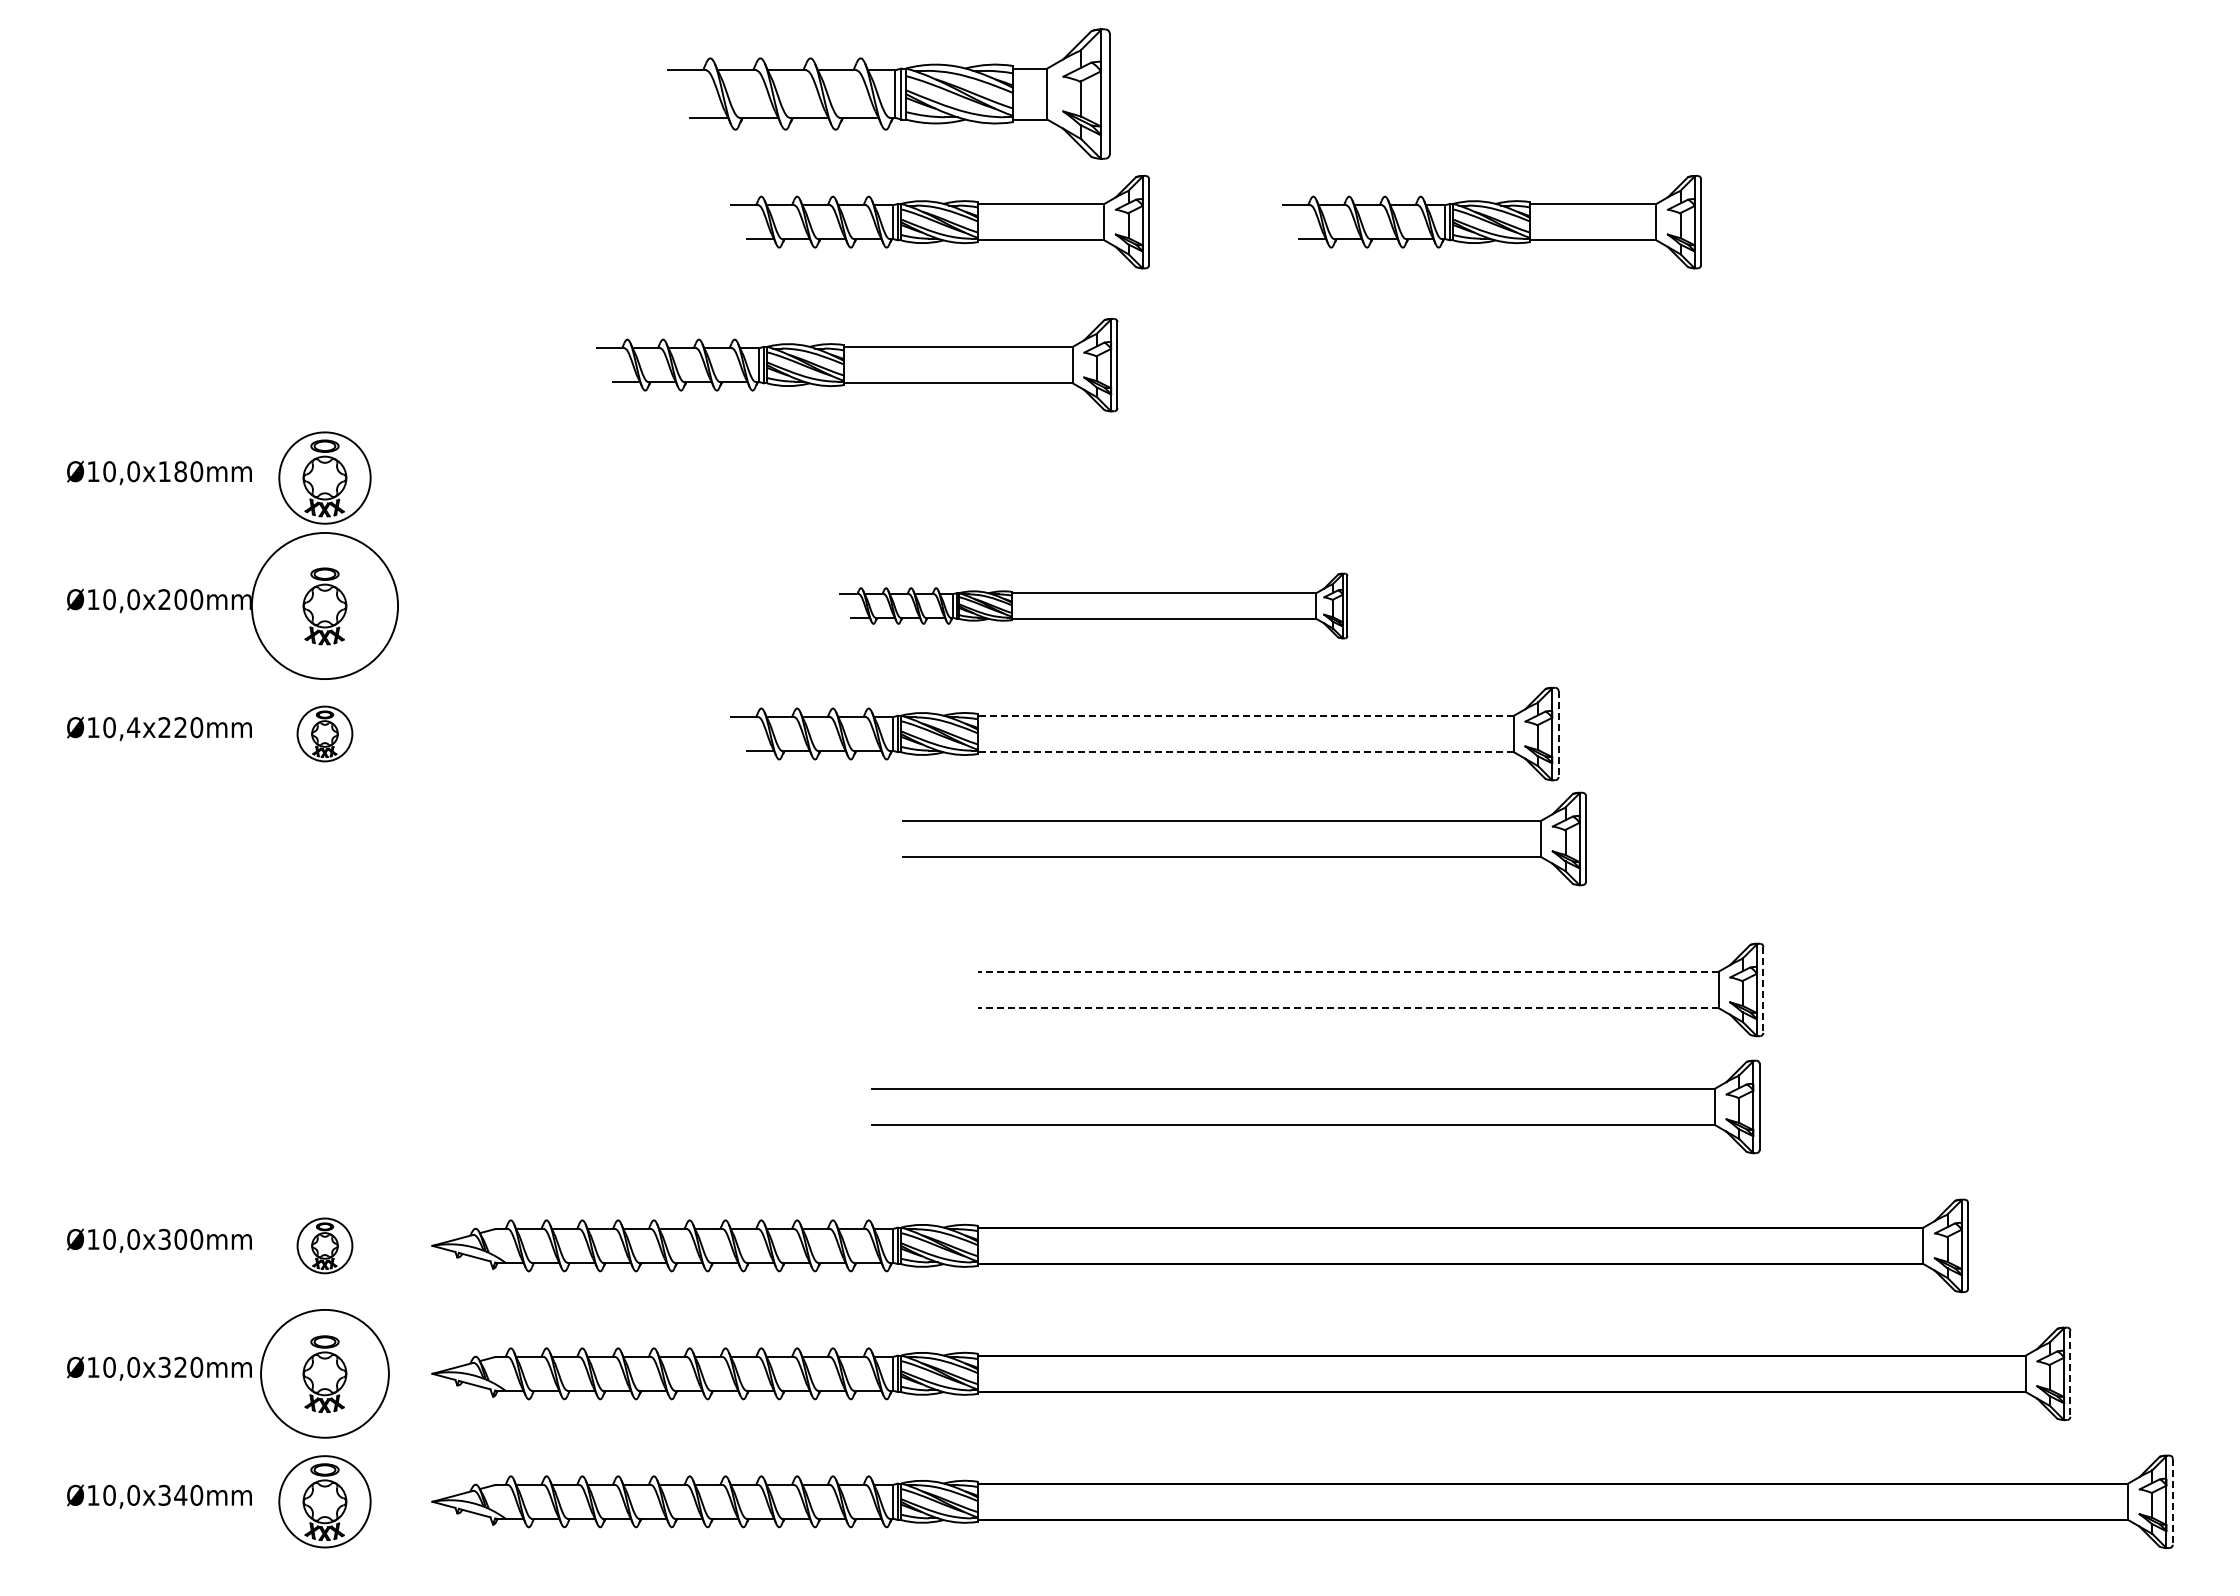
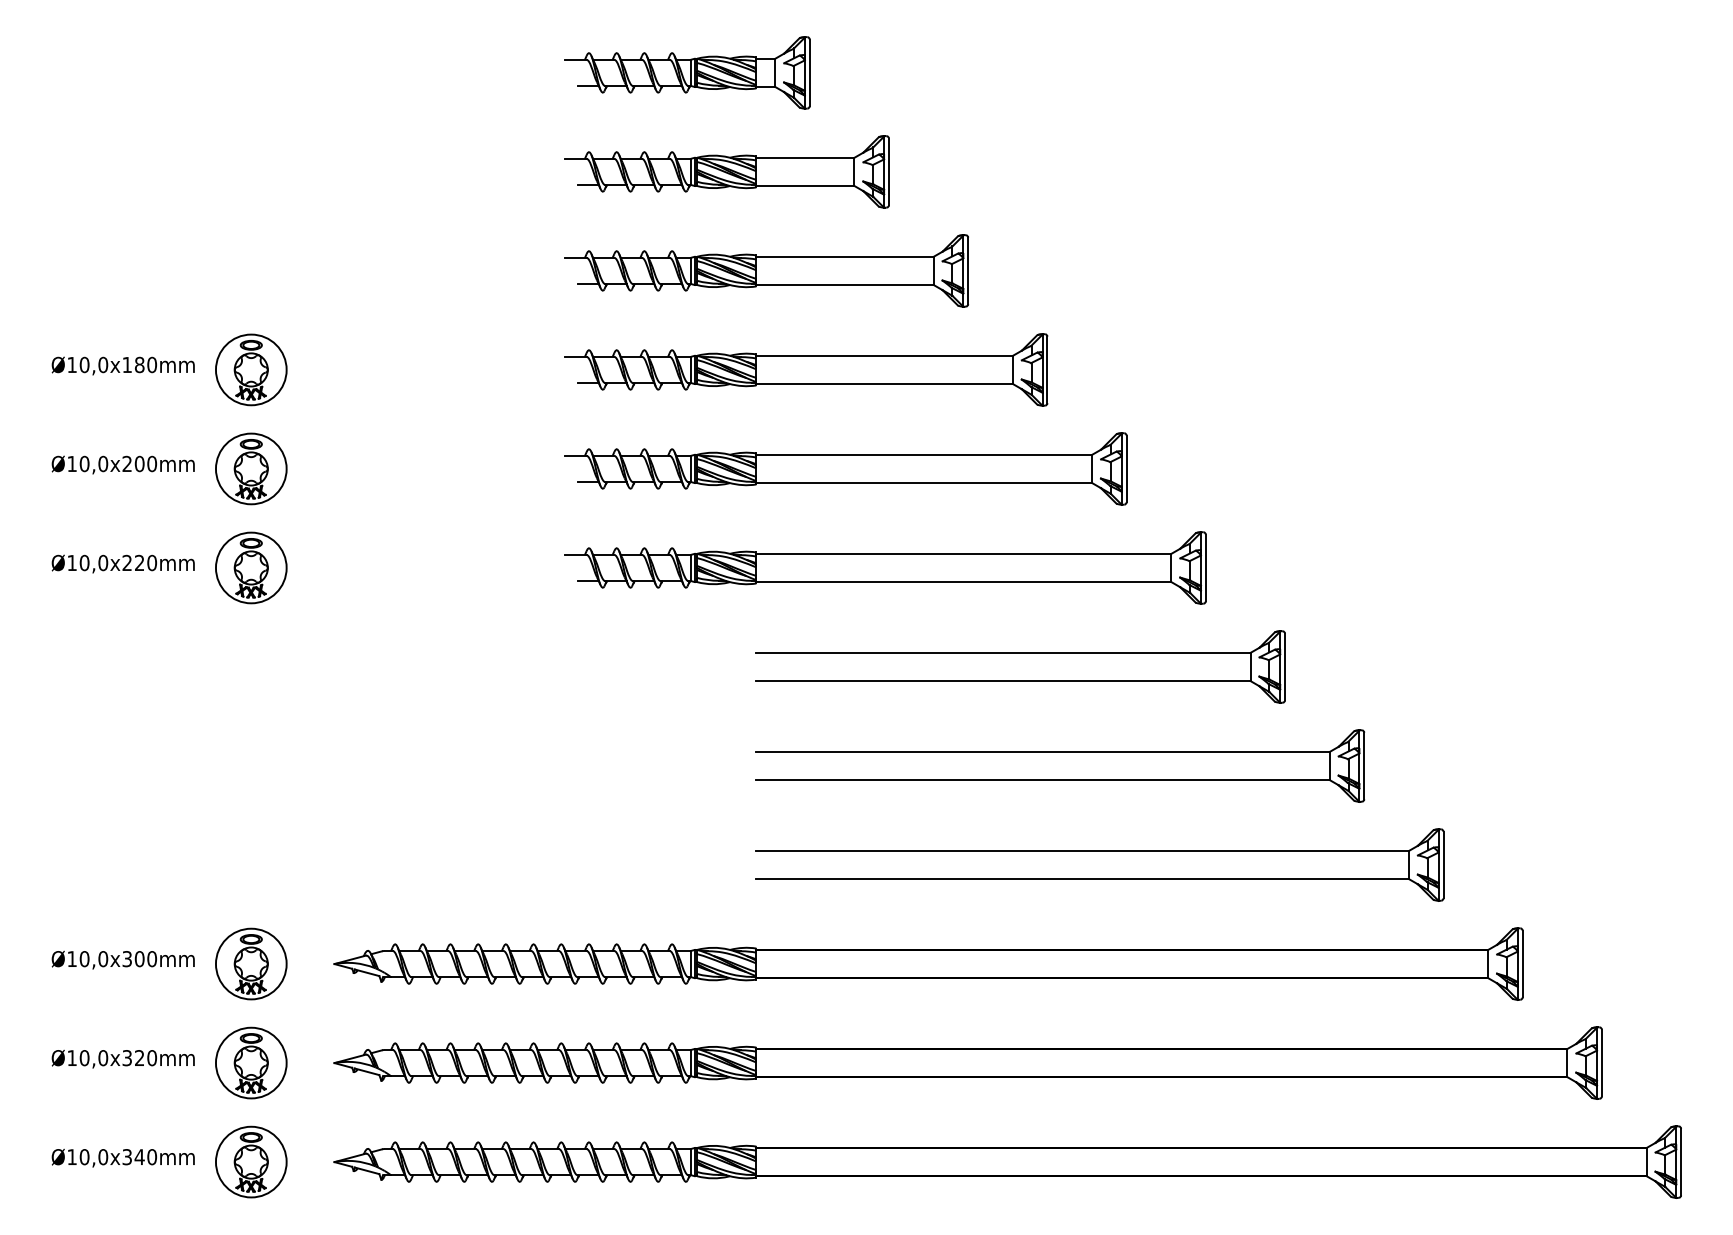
part: (888, 94) -> (687, 73), size x0.71
part: (1491, 222) -> (1153, 172), removed
part: (857, 365) -> (767, 271), moved
part: (1042, 477) -> (806, 369), added
circle: (324, 605) -> (250, 468), size x0.62
part: (1093, 605) -> (845, 468), size x1.43
line: (1245, 715) -> (963, 553), dashed -> solid
text: (133, 727) -> (103, 562), Ø10,4x220mm -> Ø10,0x220mm
part: (324, 733) -> (250, 567), size x1.67
line: (1558, 734) -> (1205, 568), dashed -> solid
line: (1245, 752) -> (963, 582), dashed -> solid
part: (1244, 821) -> (1020, 653), moved
line: (1347, 971) -> (1042, 751), dashed -> solid
line: (1763, 989) -> (1364, 765), dashed -> solid
line: (1347, 1008) -> (1042, 780), dashed -> solid
part: (1315, 1089) -> (1099, 851), moved
part: (324, 1245) -> (250, 963), size x1.67
circle: (324, 1373) -> (250, 1062), size x0.71
line: (2070, 1373) -> (1601, 1062), dashed -> solid
line: (2172, 1501) -> (1680, 1161), dashed -> solid

